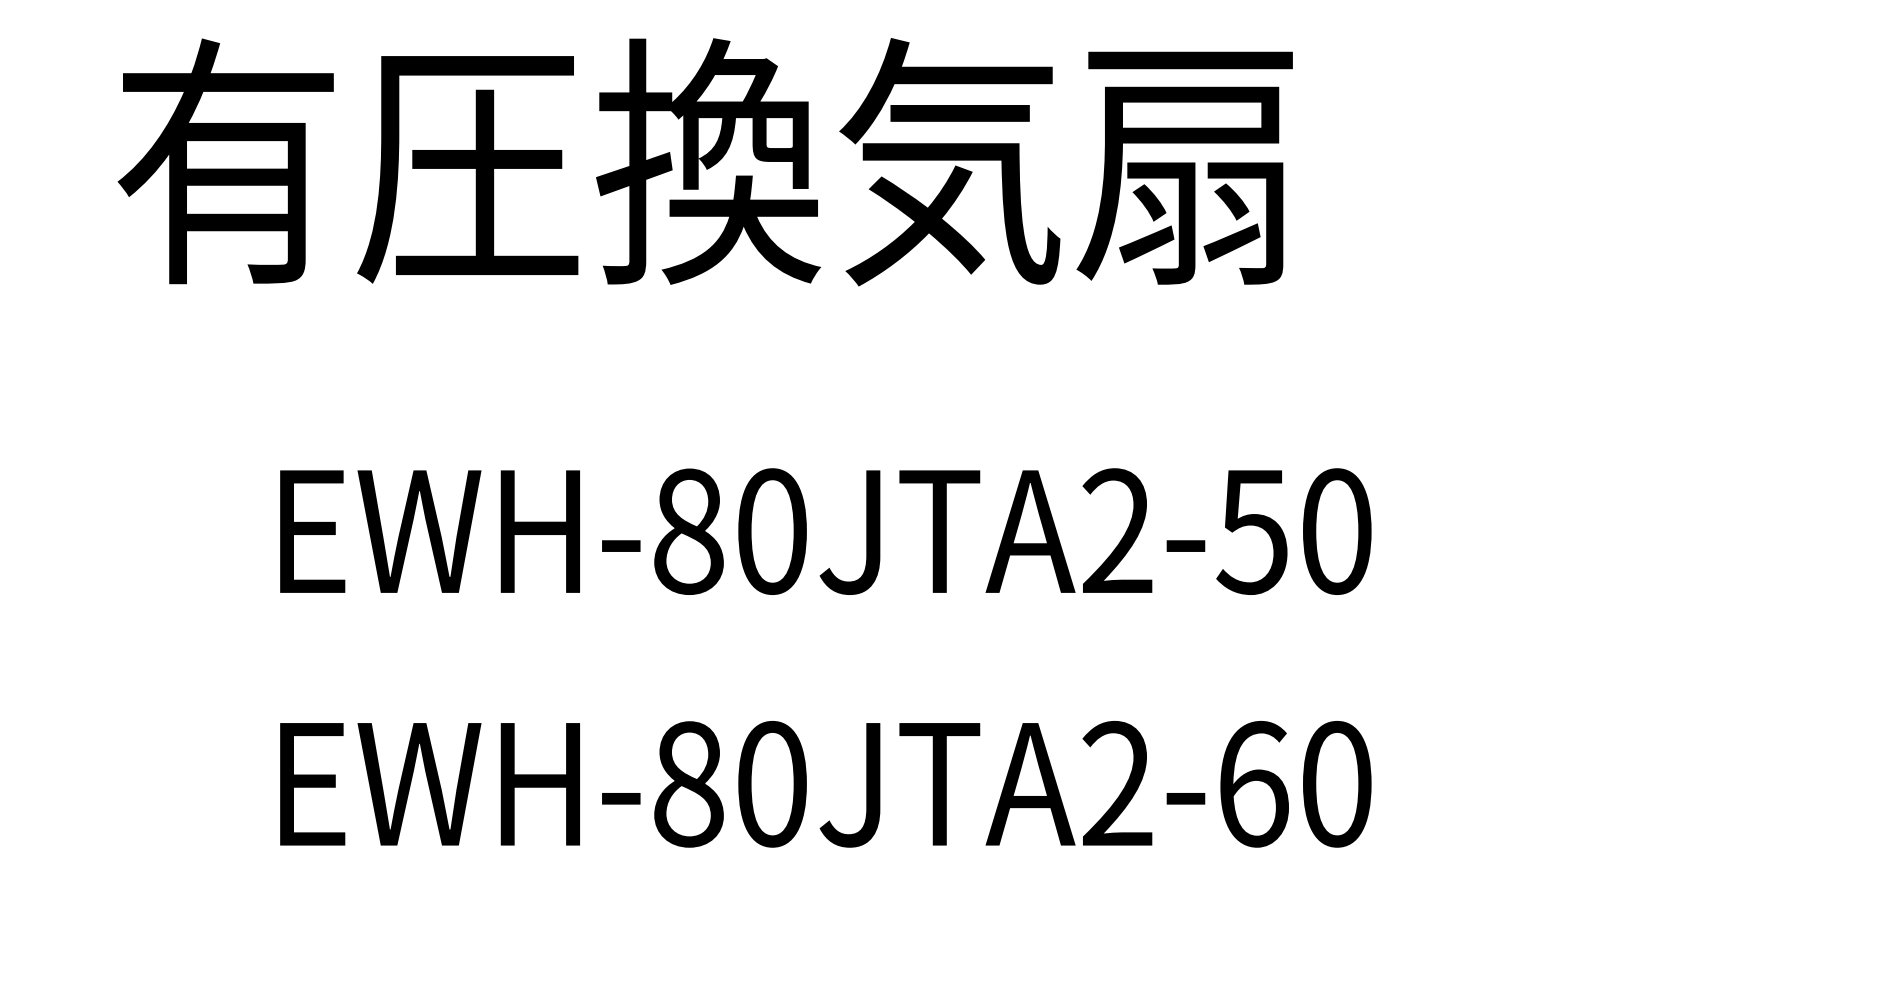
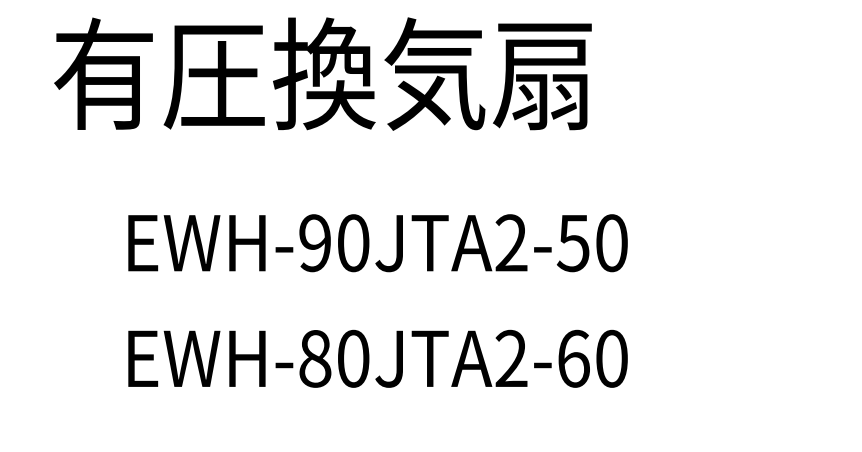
text: (689, 532) -> (315, 243), EWH-80JTA2-50 -> EWH-90JTA2-50

